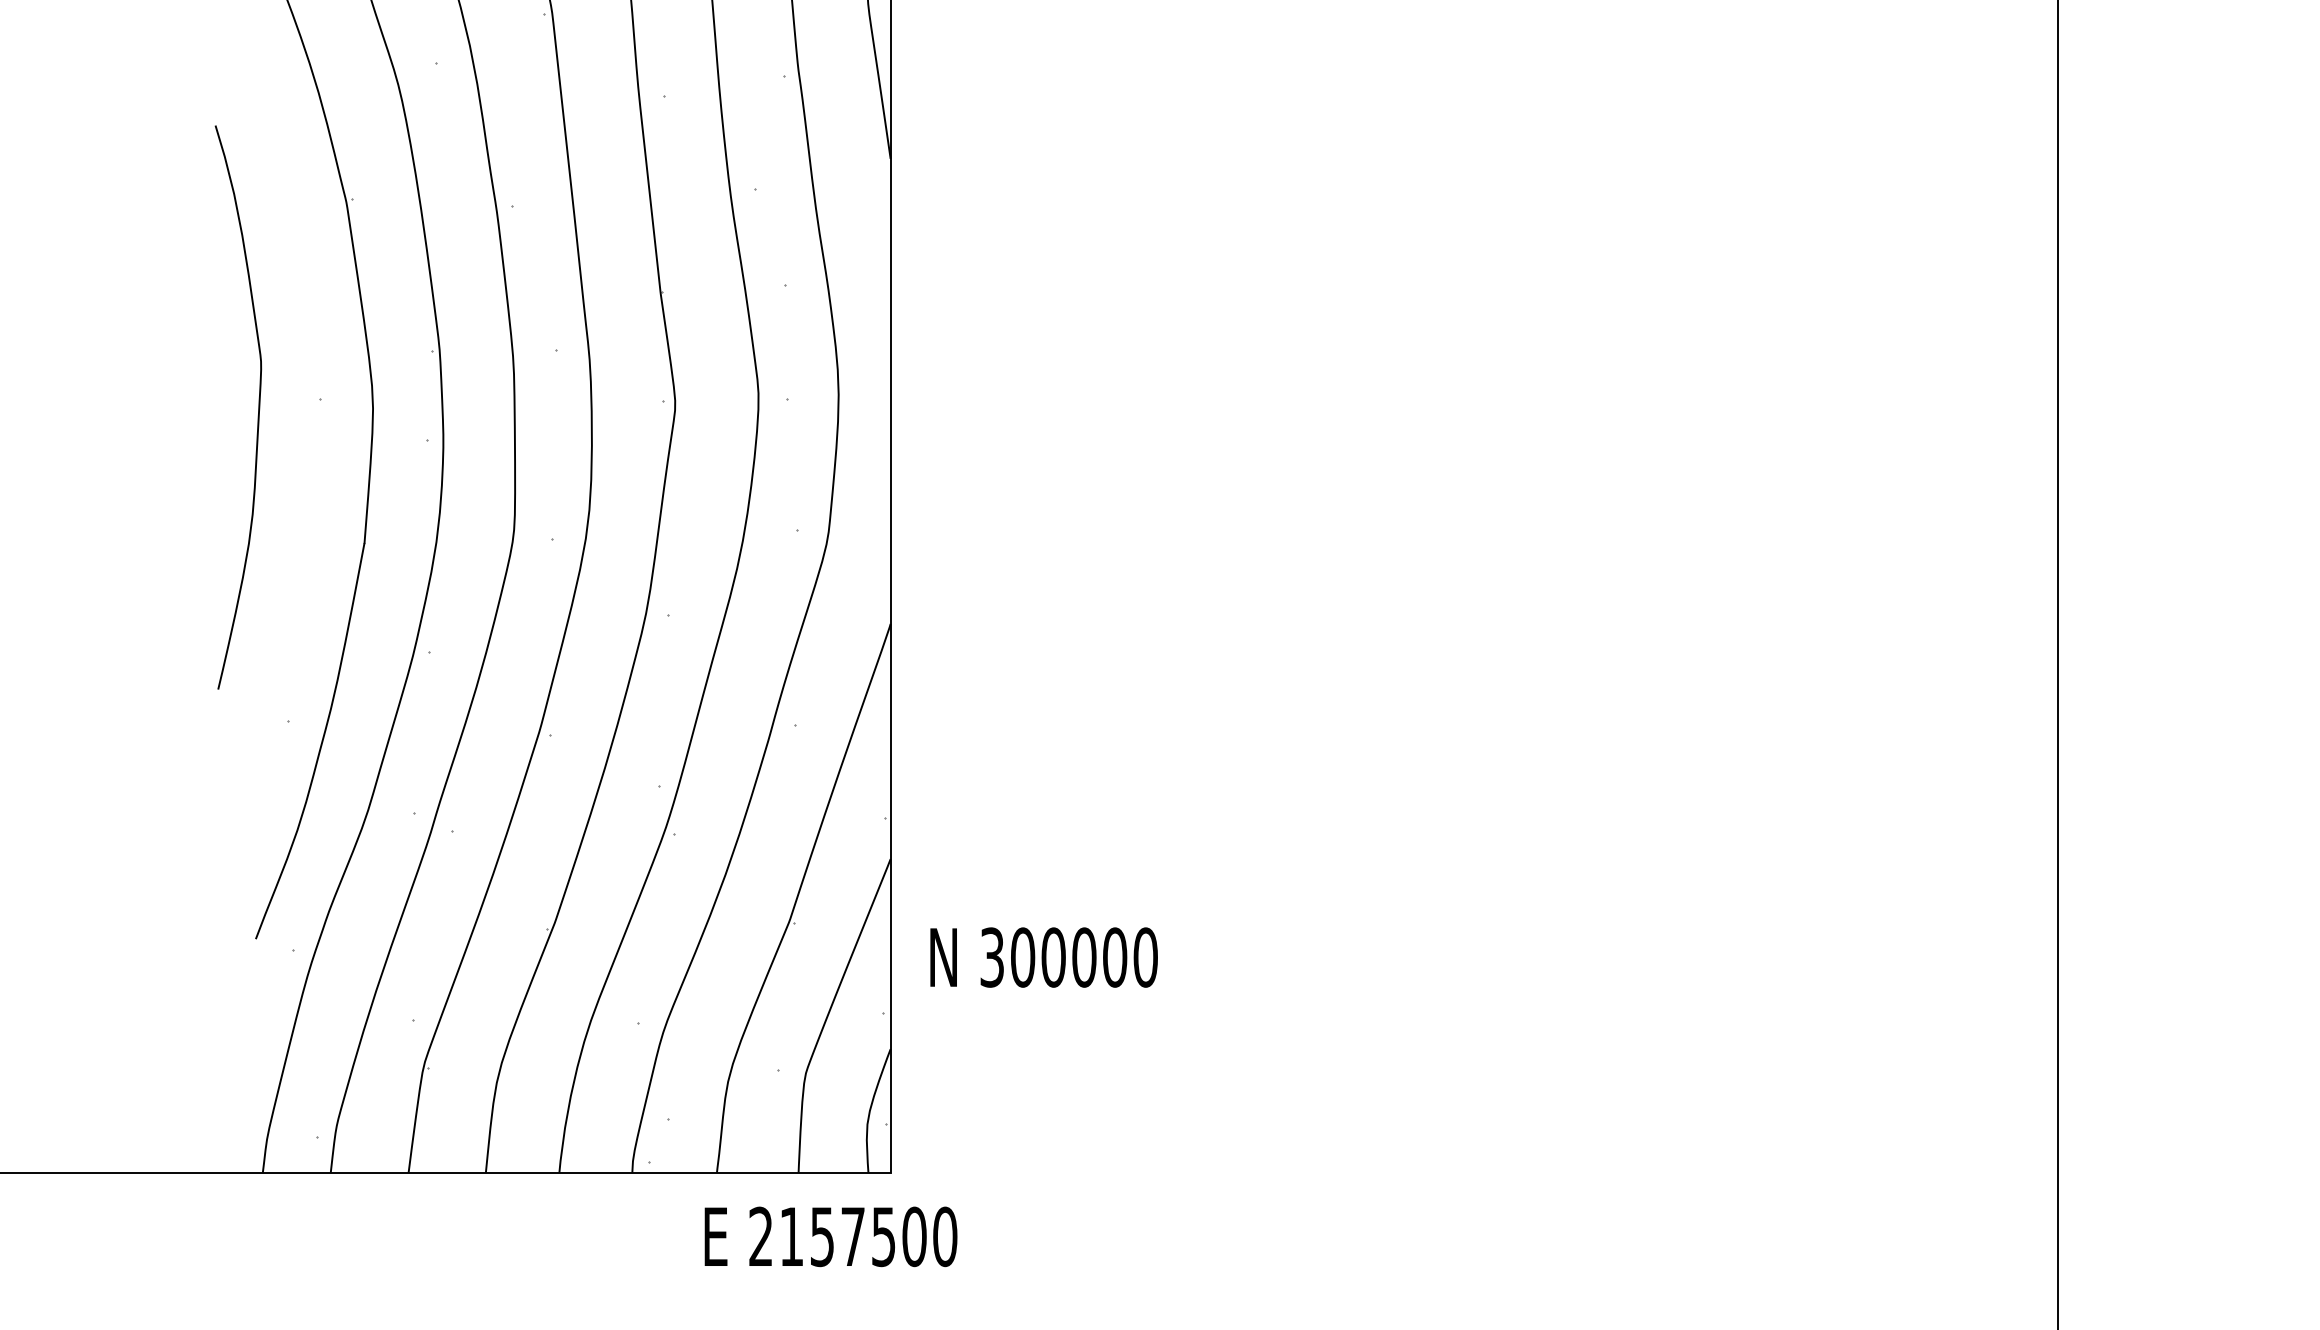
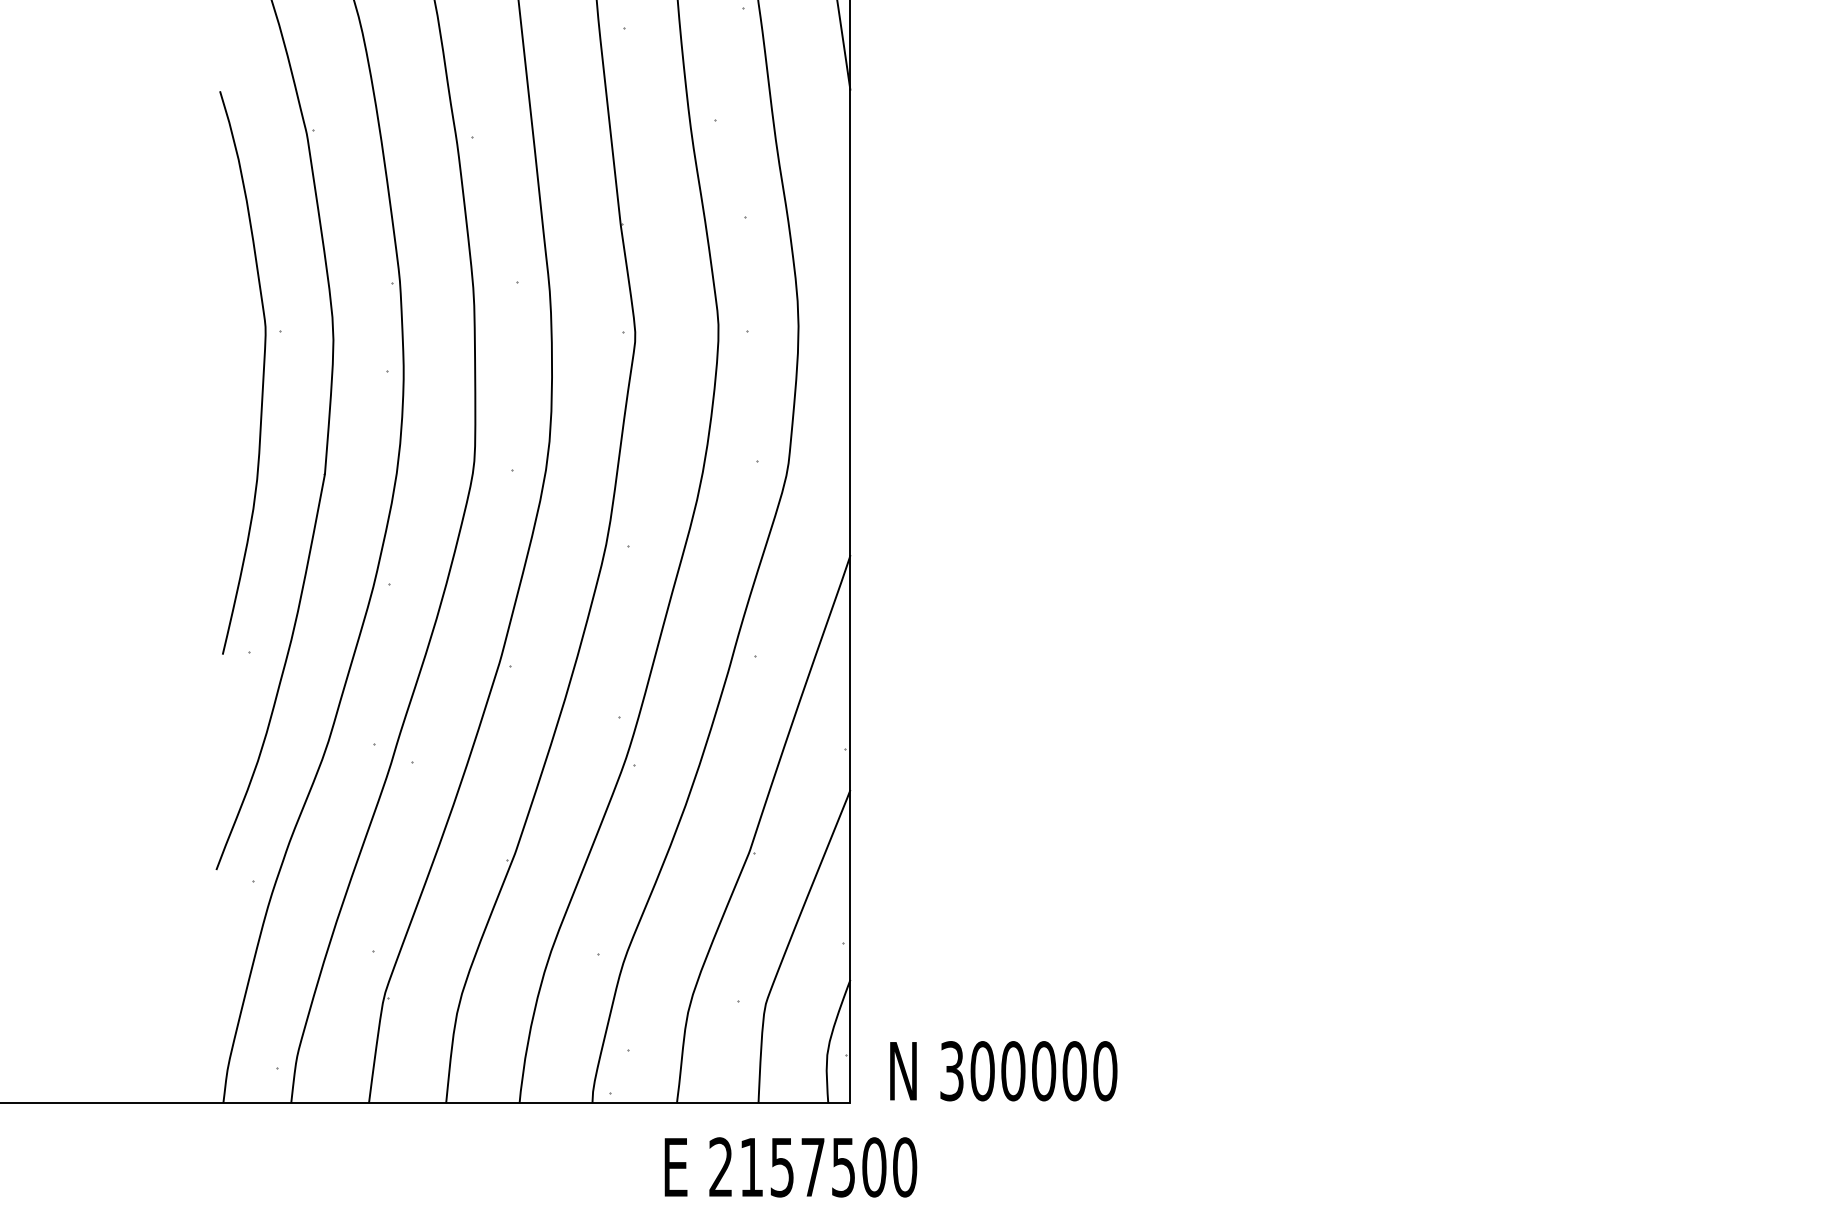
curve: (258, 407) -> (262, 372), moved
text: (1043, 957) -> (1003, 1071), moved

